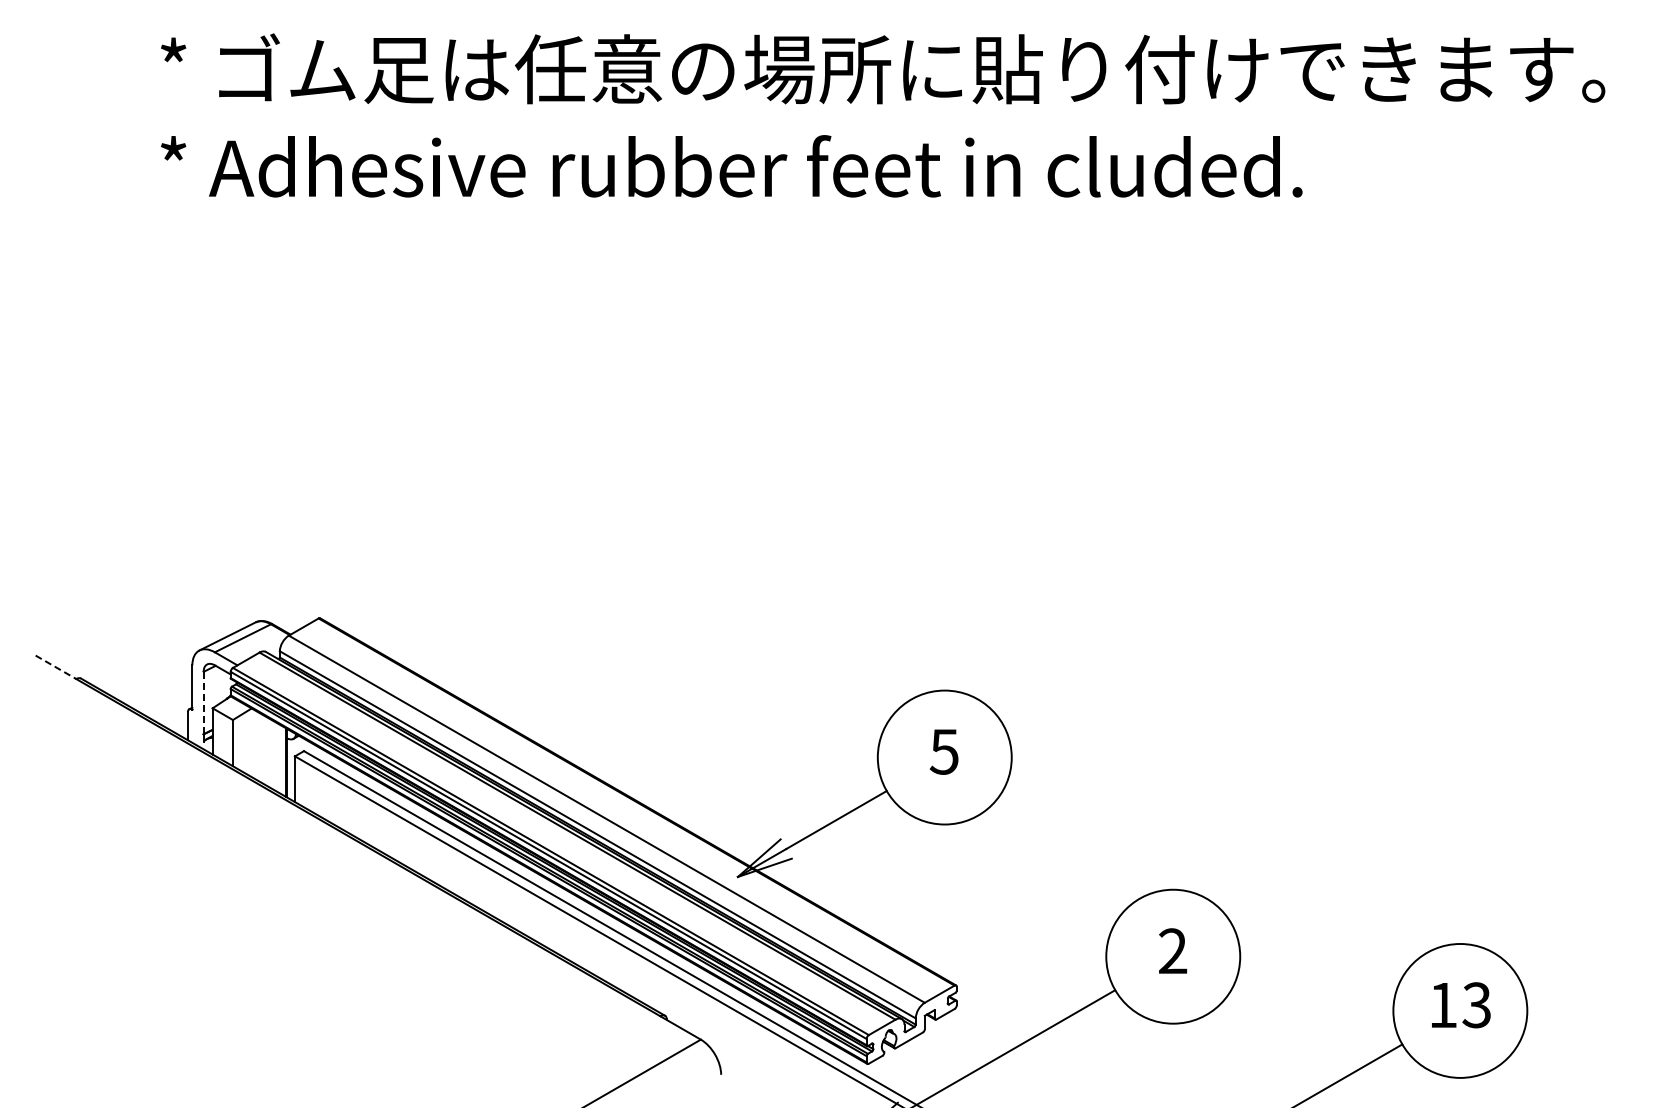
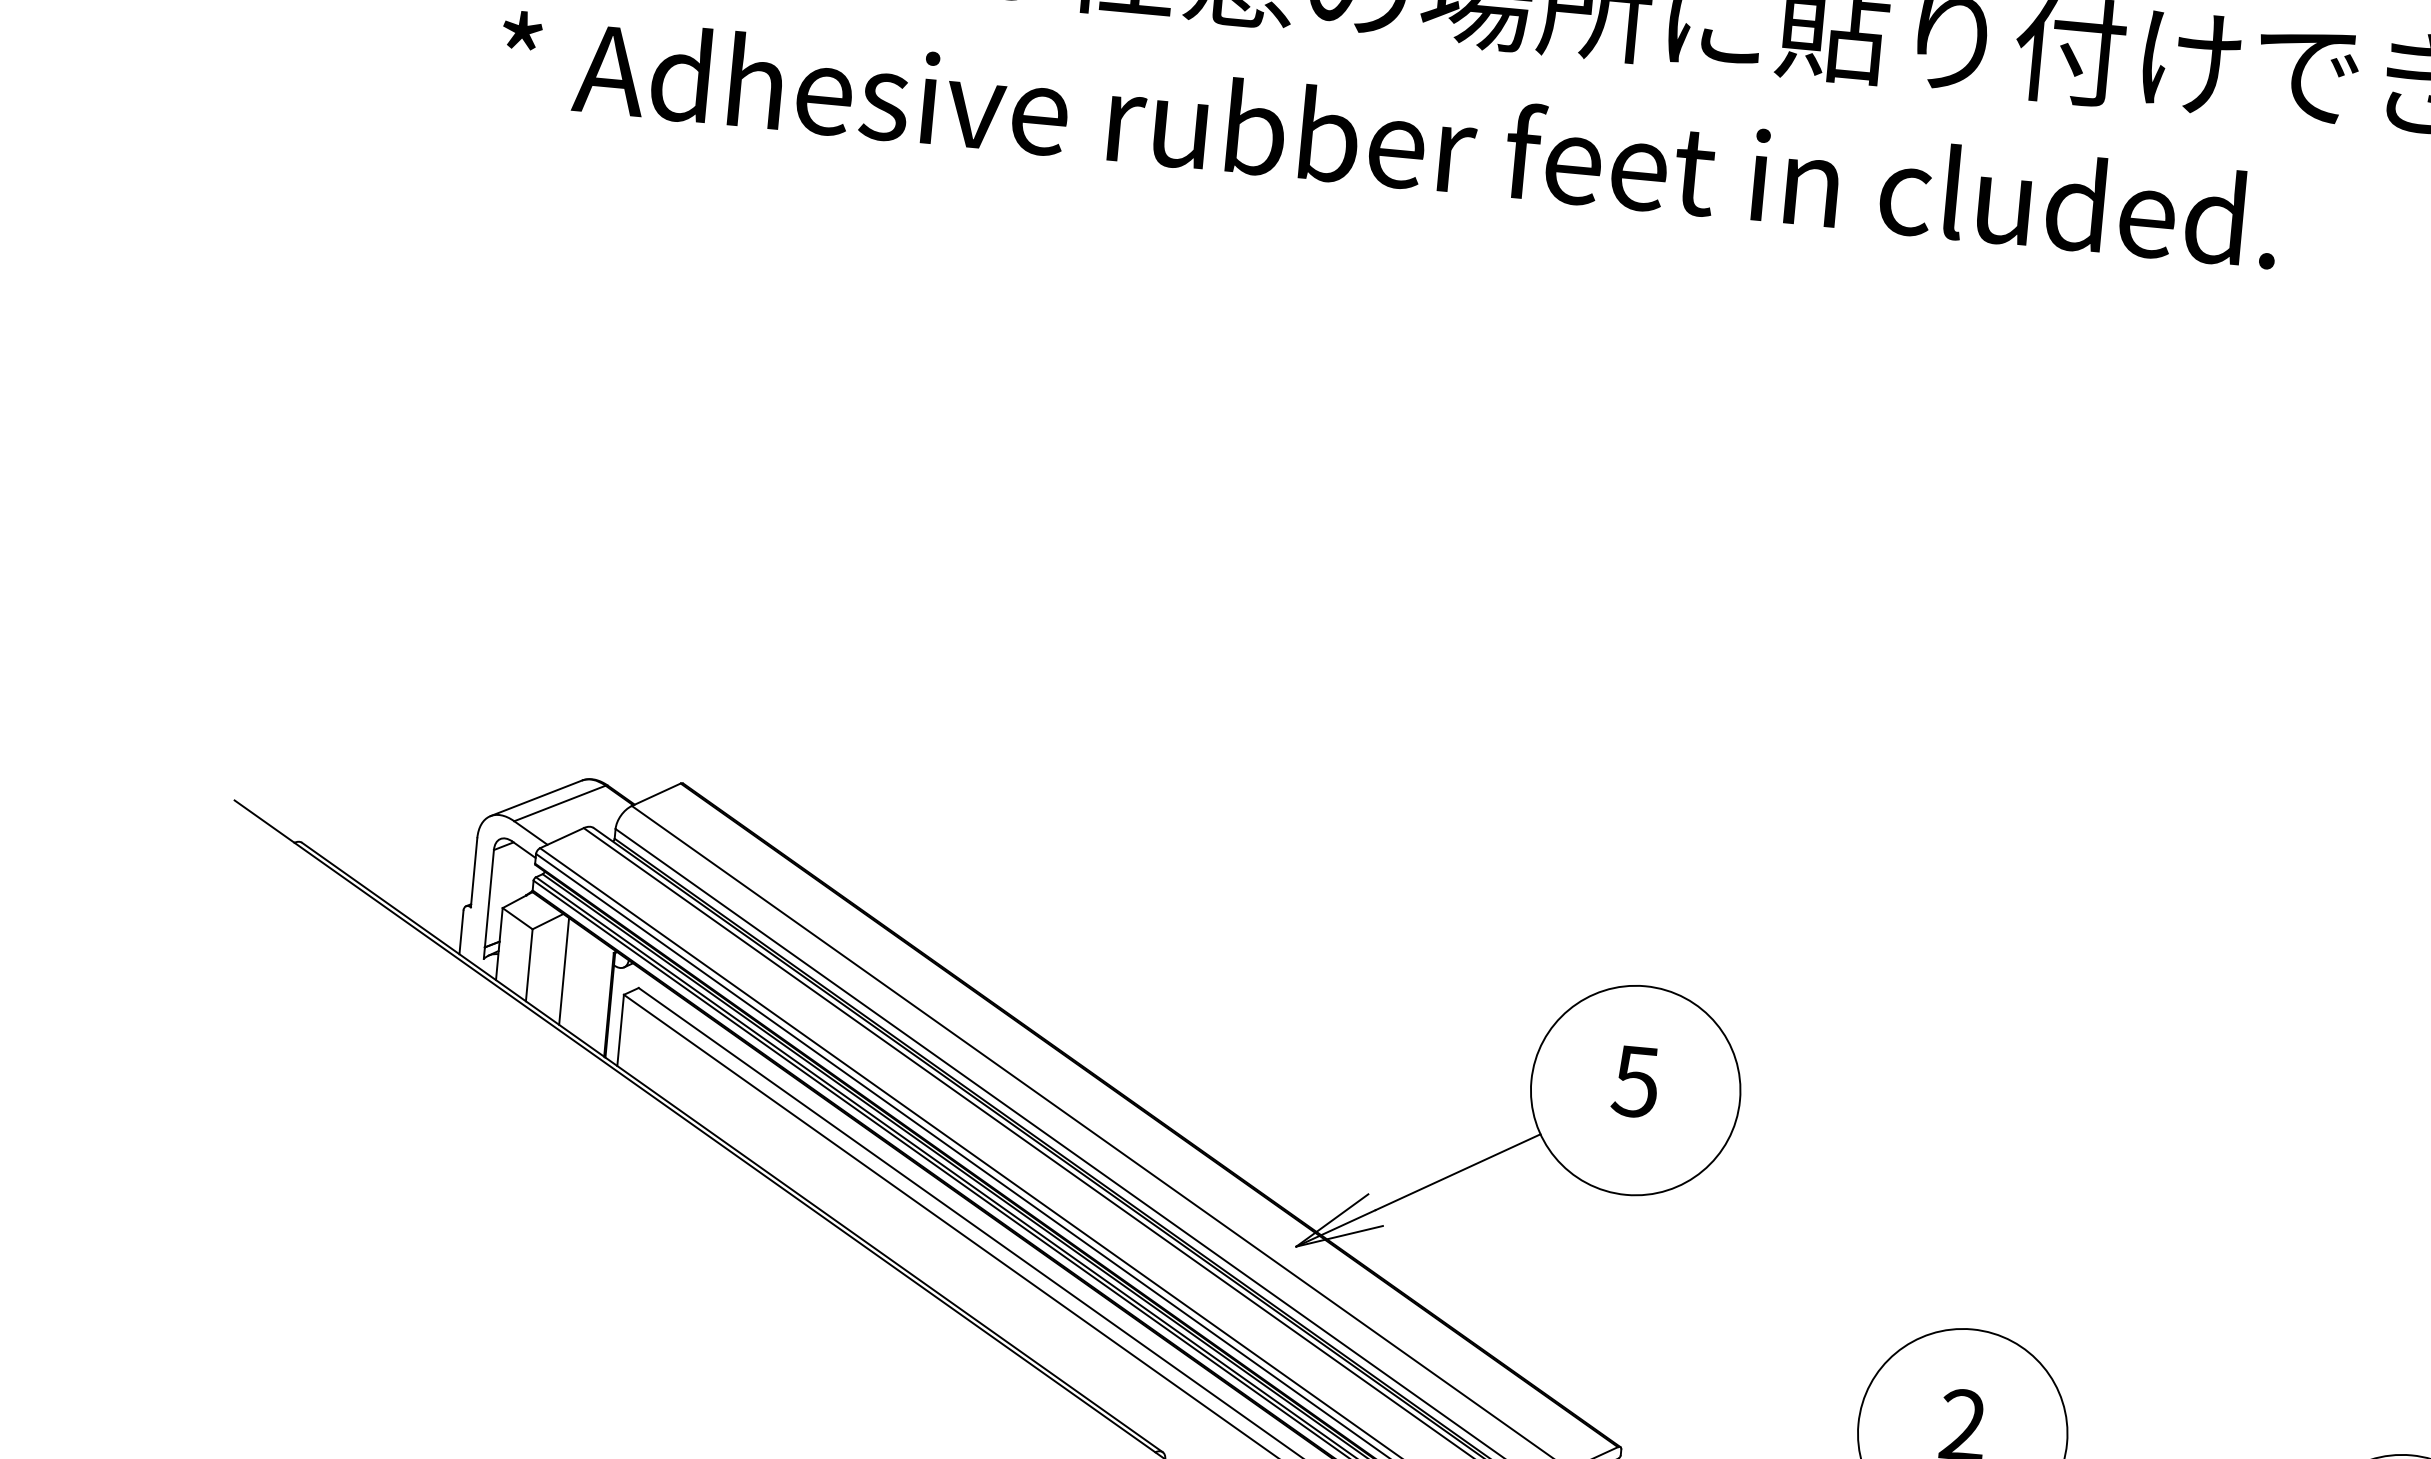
line: (56, 667) -> (265, 821), dashed -> solid
line: (203, 702) -> (489, 897), dashed -> solid
line: (255, 744) -> (564, 970), added

